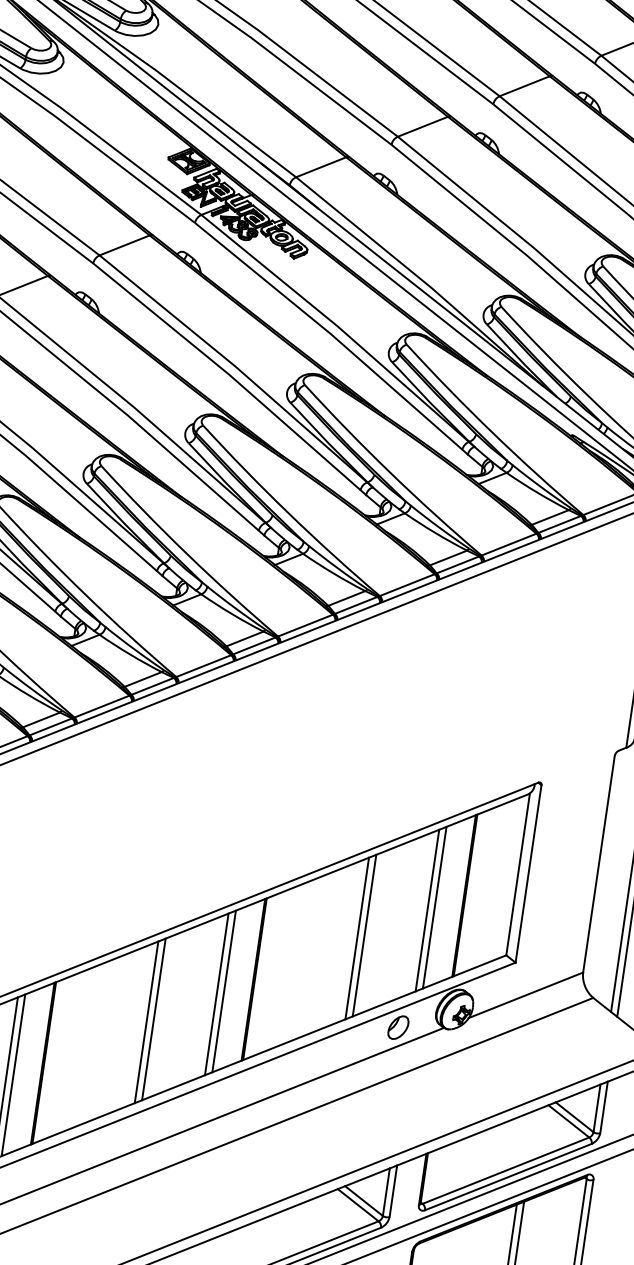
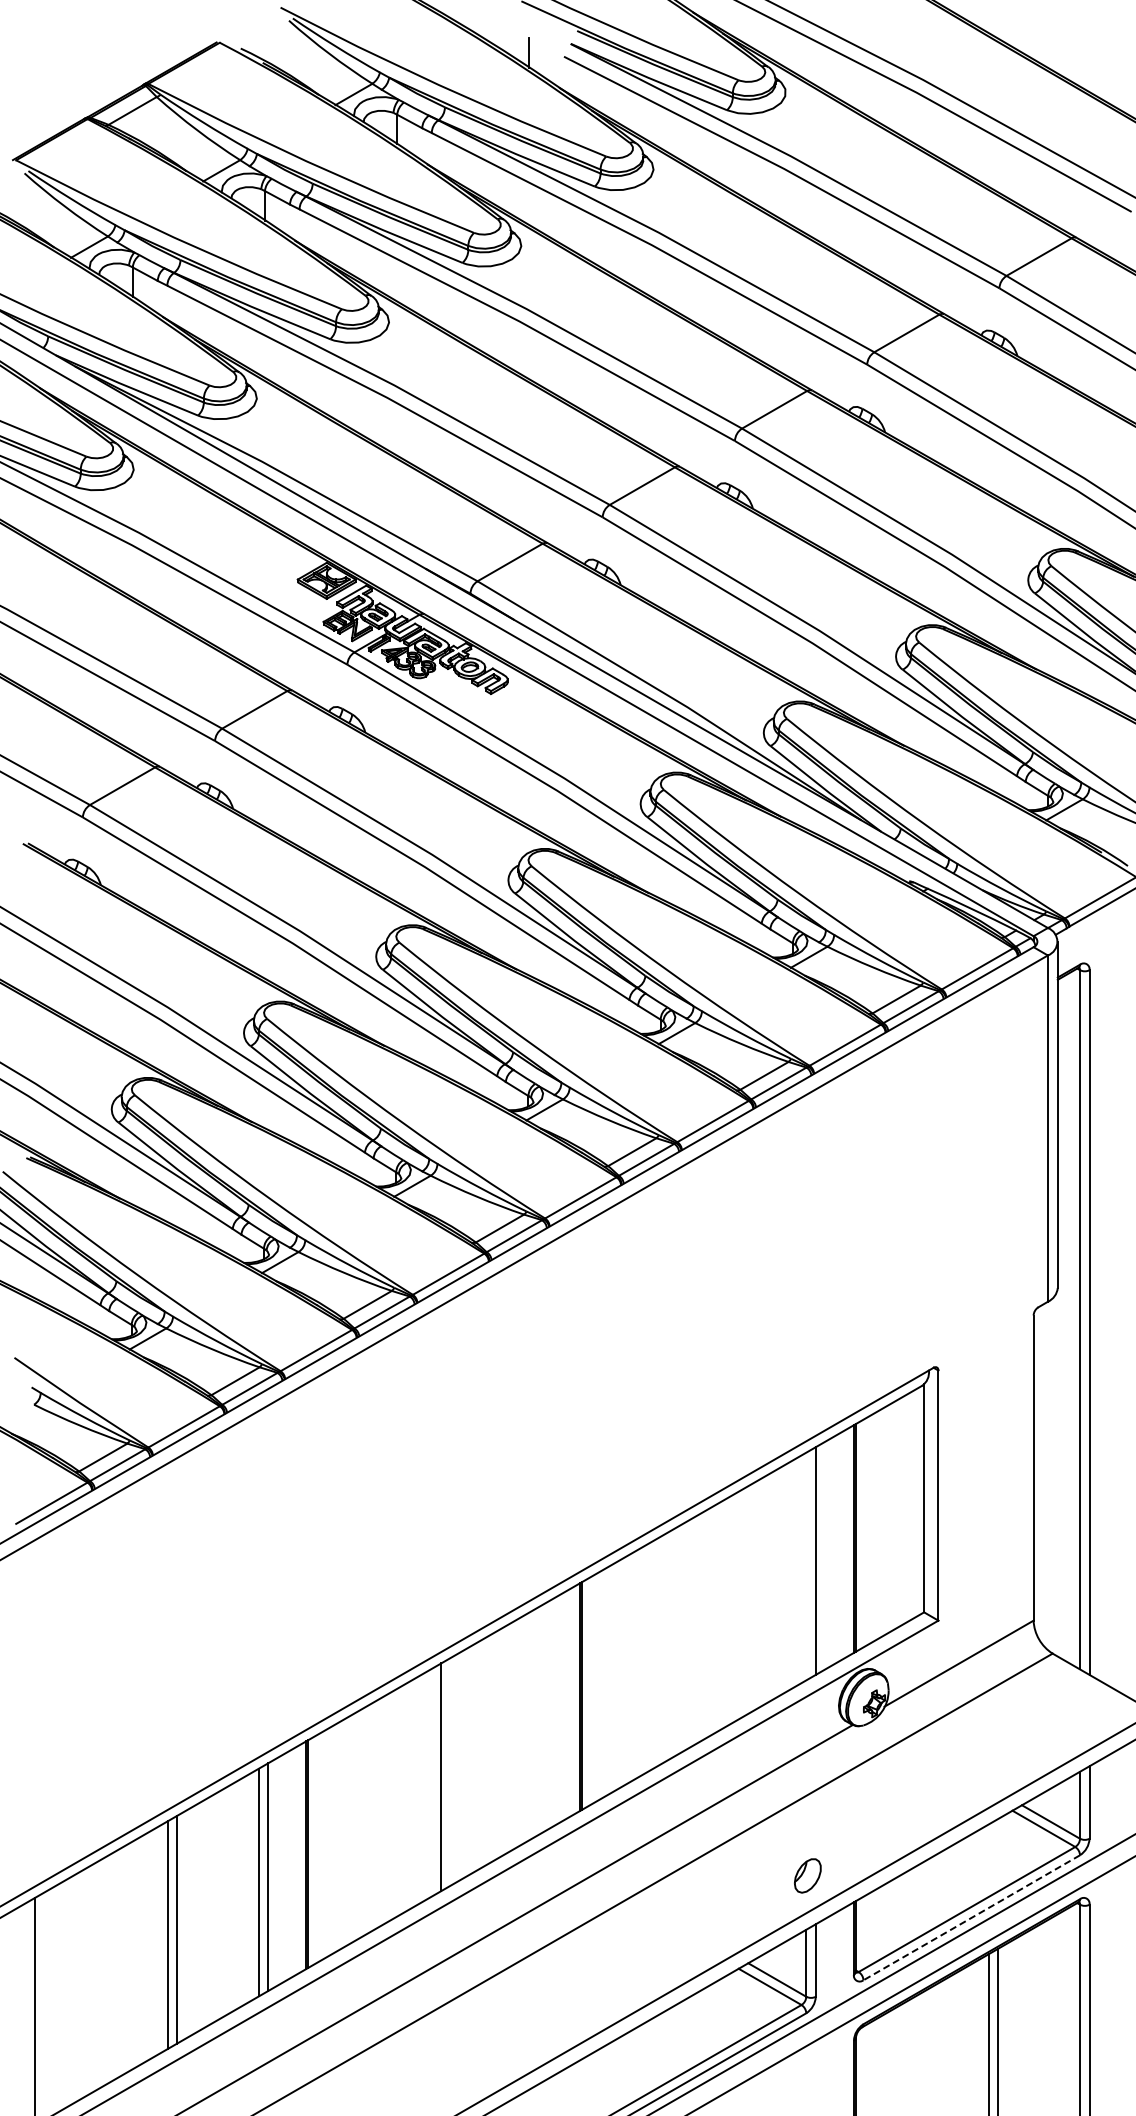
line: (427, 910) -> (806, 1566), removed
line: (364, 935) -> (724, 1613), removed
line: (357, 938) -> (715, 1619), removed
line: (224, 991) -> (542, 1718), removed
line: (216, 994) -> (532, 1724), removed
line: (153, 1019) -> (450, 1771), removed
part: (398, 1027) -> (807, 1875), moved
line: (508, 1177) -> (971, 1918), solid -> dashed

